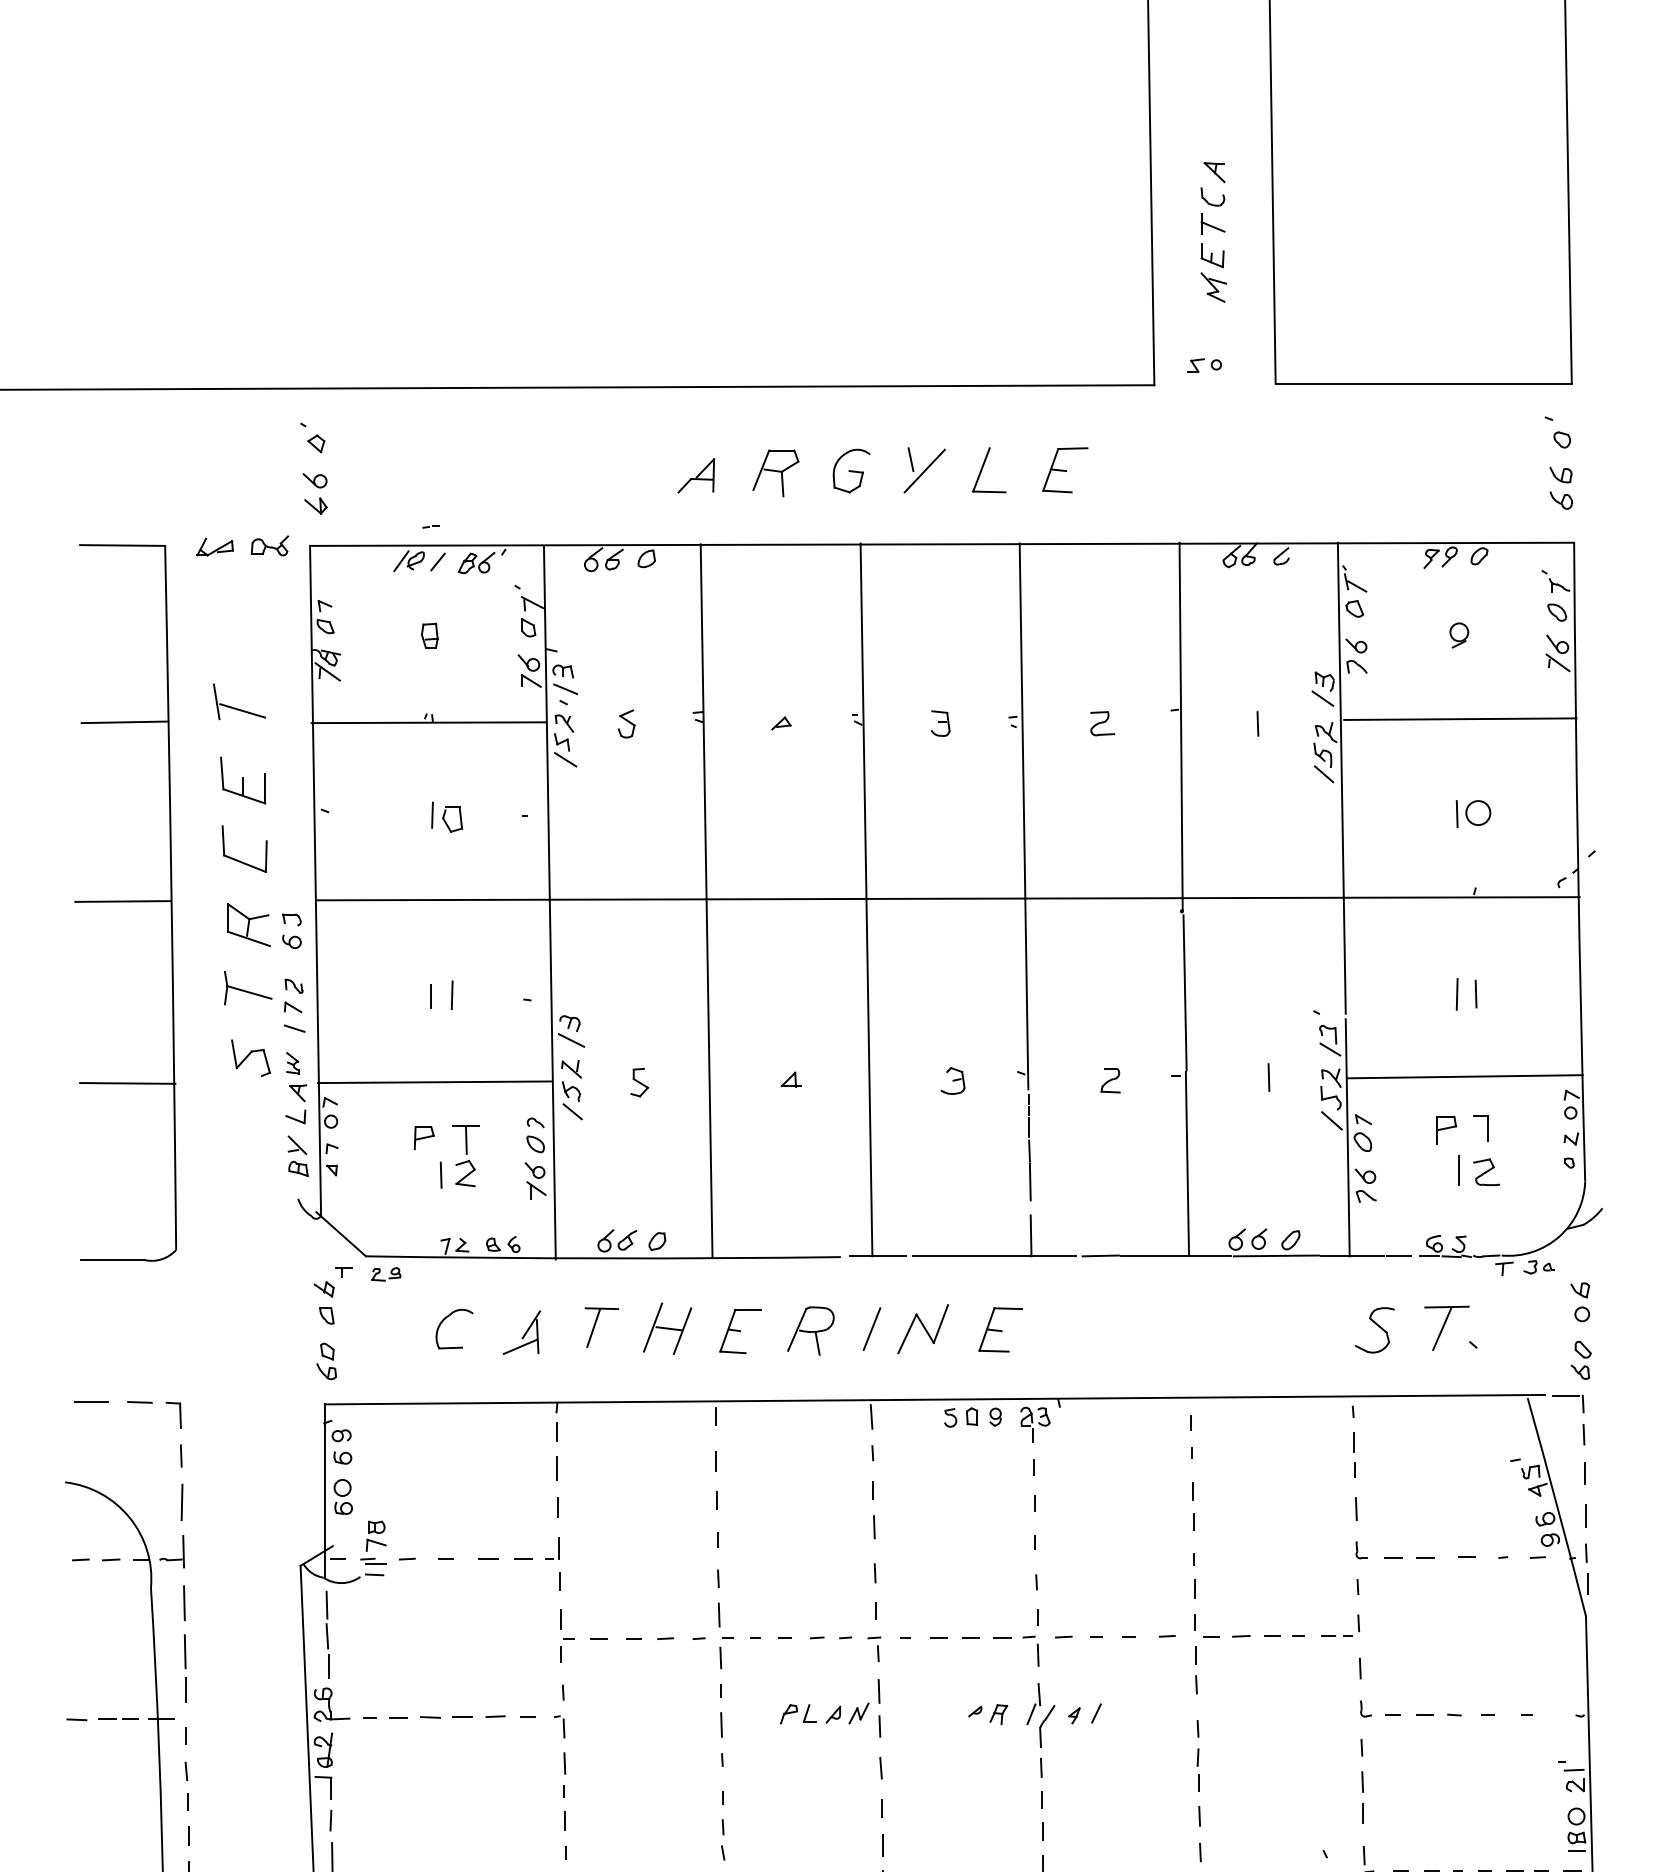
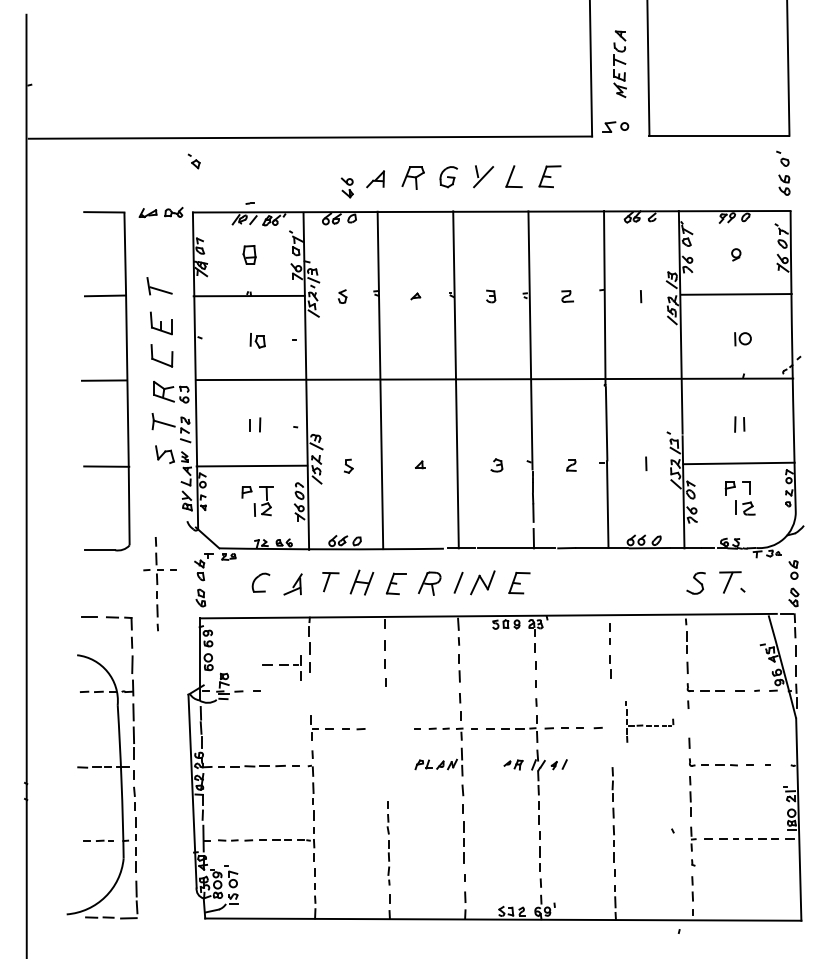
part: (1203, 366) -> (615, 127), size x1.6
part: (313, 493) -> (346, 187), moved
part: (429, 634) -> (249, 254), size x1.6
part: (518, 1563) -> (281, 667), moved
part: (1275, 1622) -> (649, 721), size x0.6
part: (725, 1669) -> (159, 584), moved

